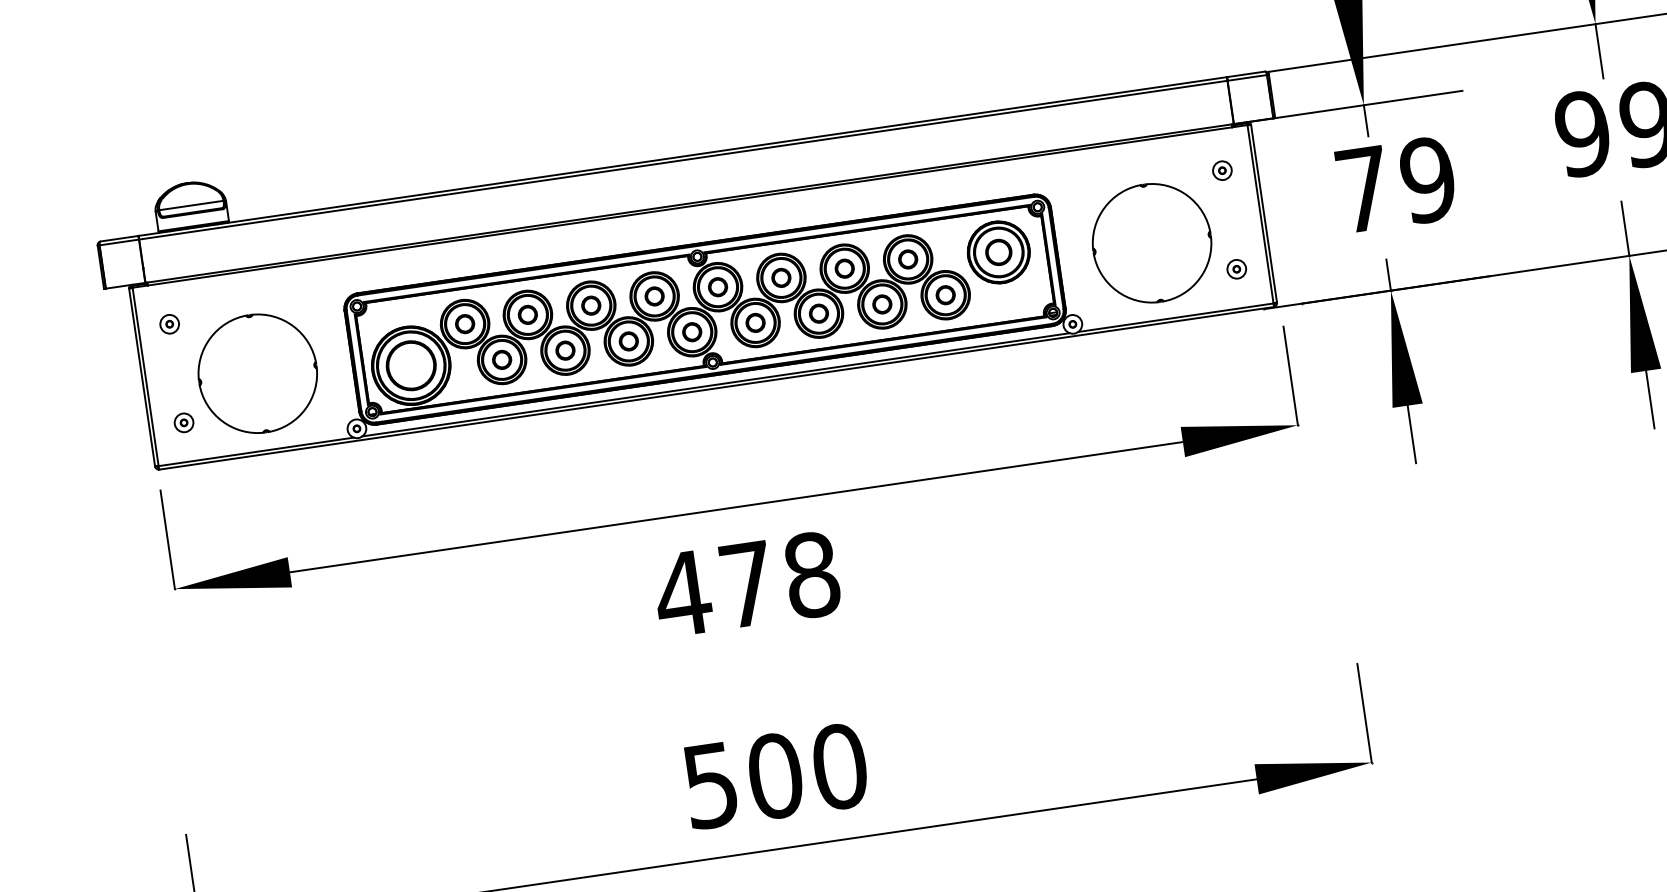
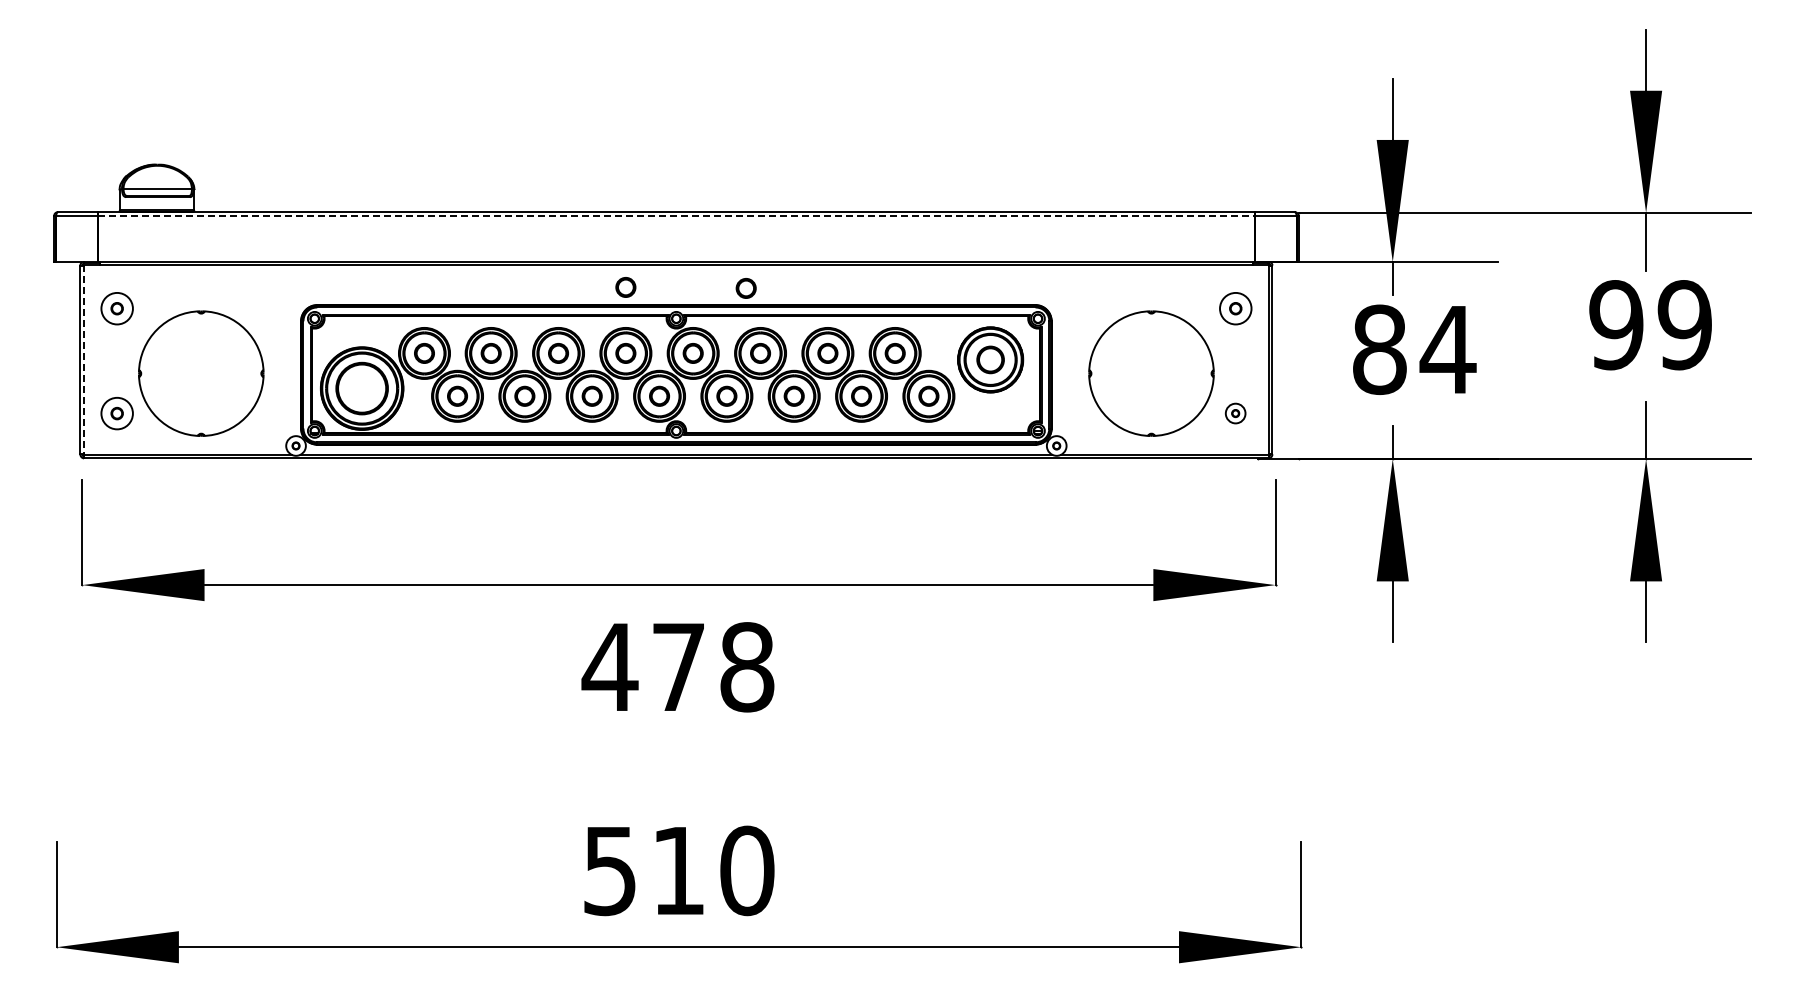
line: (683, 160) -> (676, 216), solid -> dashed
part: (1222, 170) -> (1235, 308), size x1.6
text: (1396, 184) -> (1414, 349), 79 -> 84
part: (758, 218) -> (745, 288), added
circle: (645, 234) -> (625, 287), added
part: (169, 324) -> (116, 308), size x1.6
line: (145, 376) -> (84, 359), solid -> dashed
part: (183, 422) -> (116, 413), size x1.6
text: (775, 775) -> (678, 870), 500 -> 510

